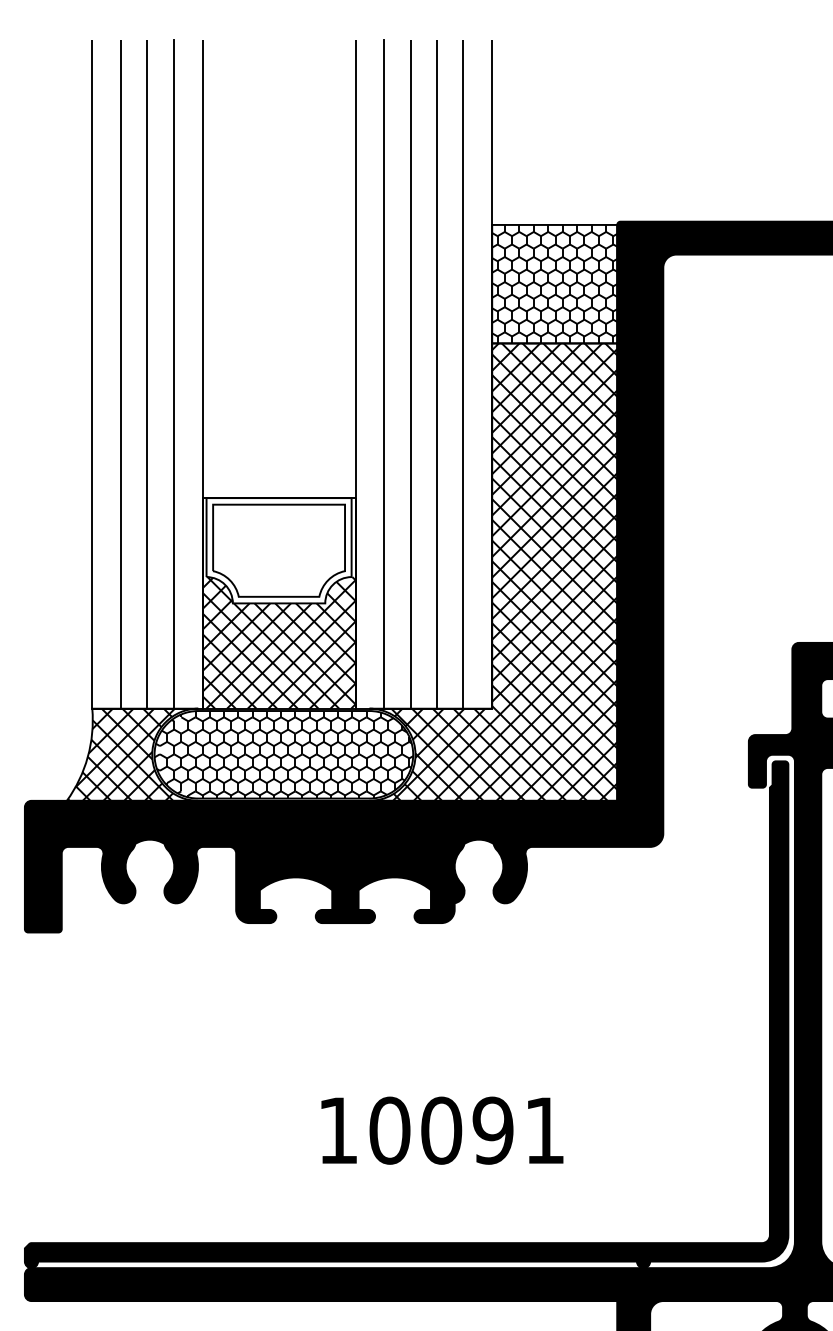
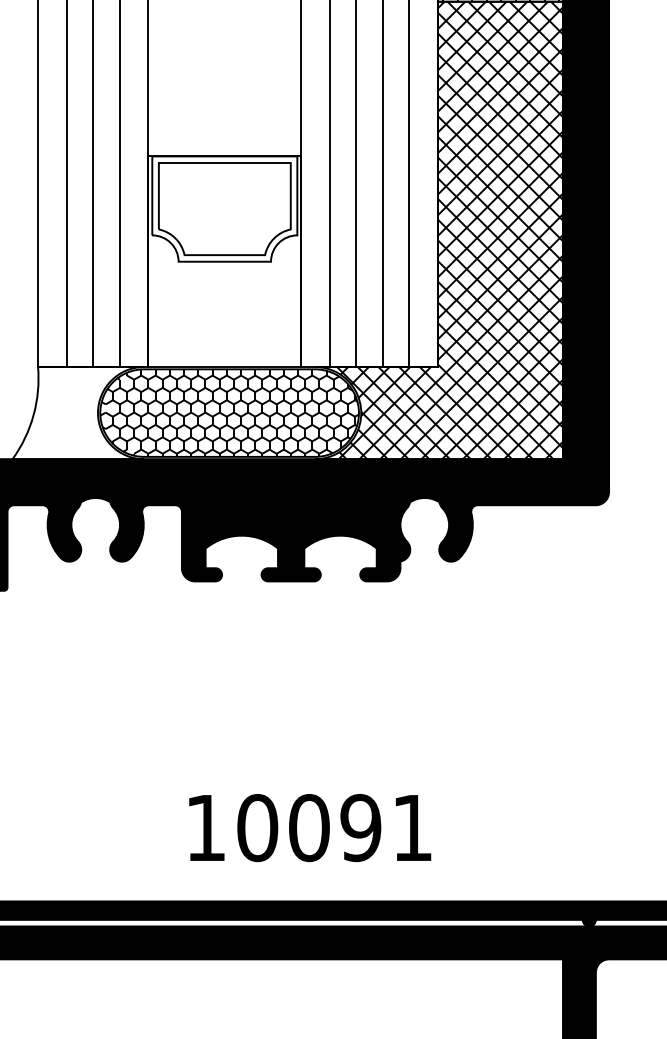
hatch: (278, 642) -> (224, 300), removed
hatch: (131, 754) -> (77, 412), removed
text: (442, 1130) -> (310, 827), moved

